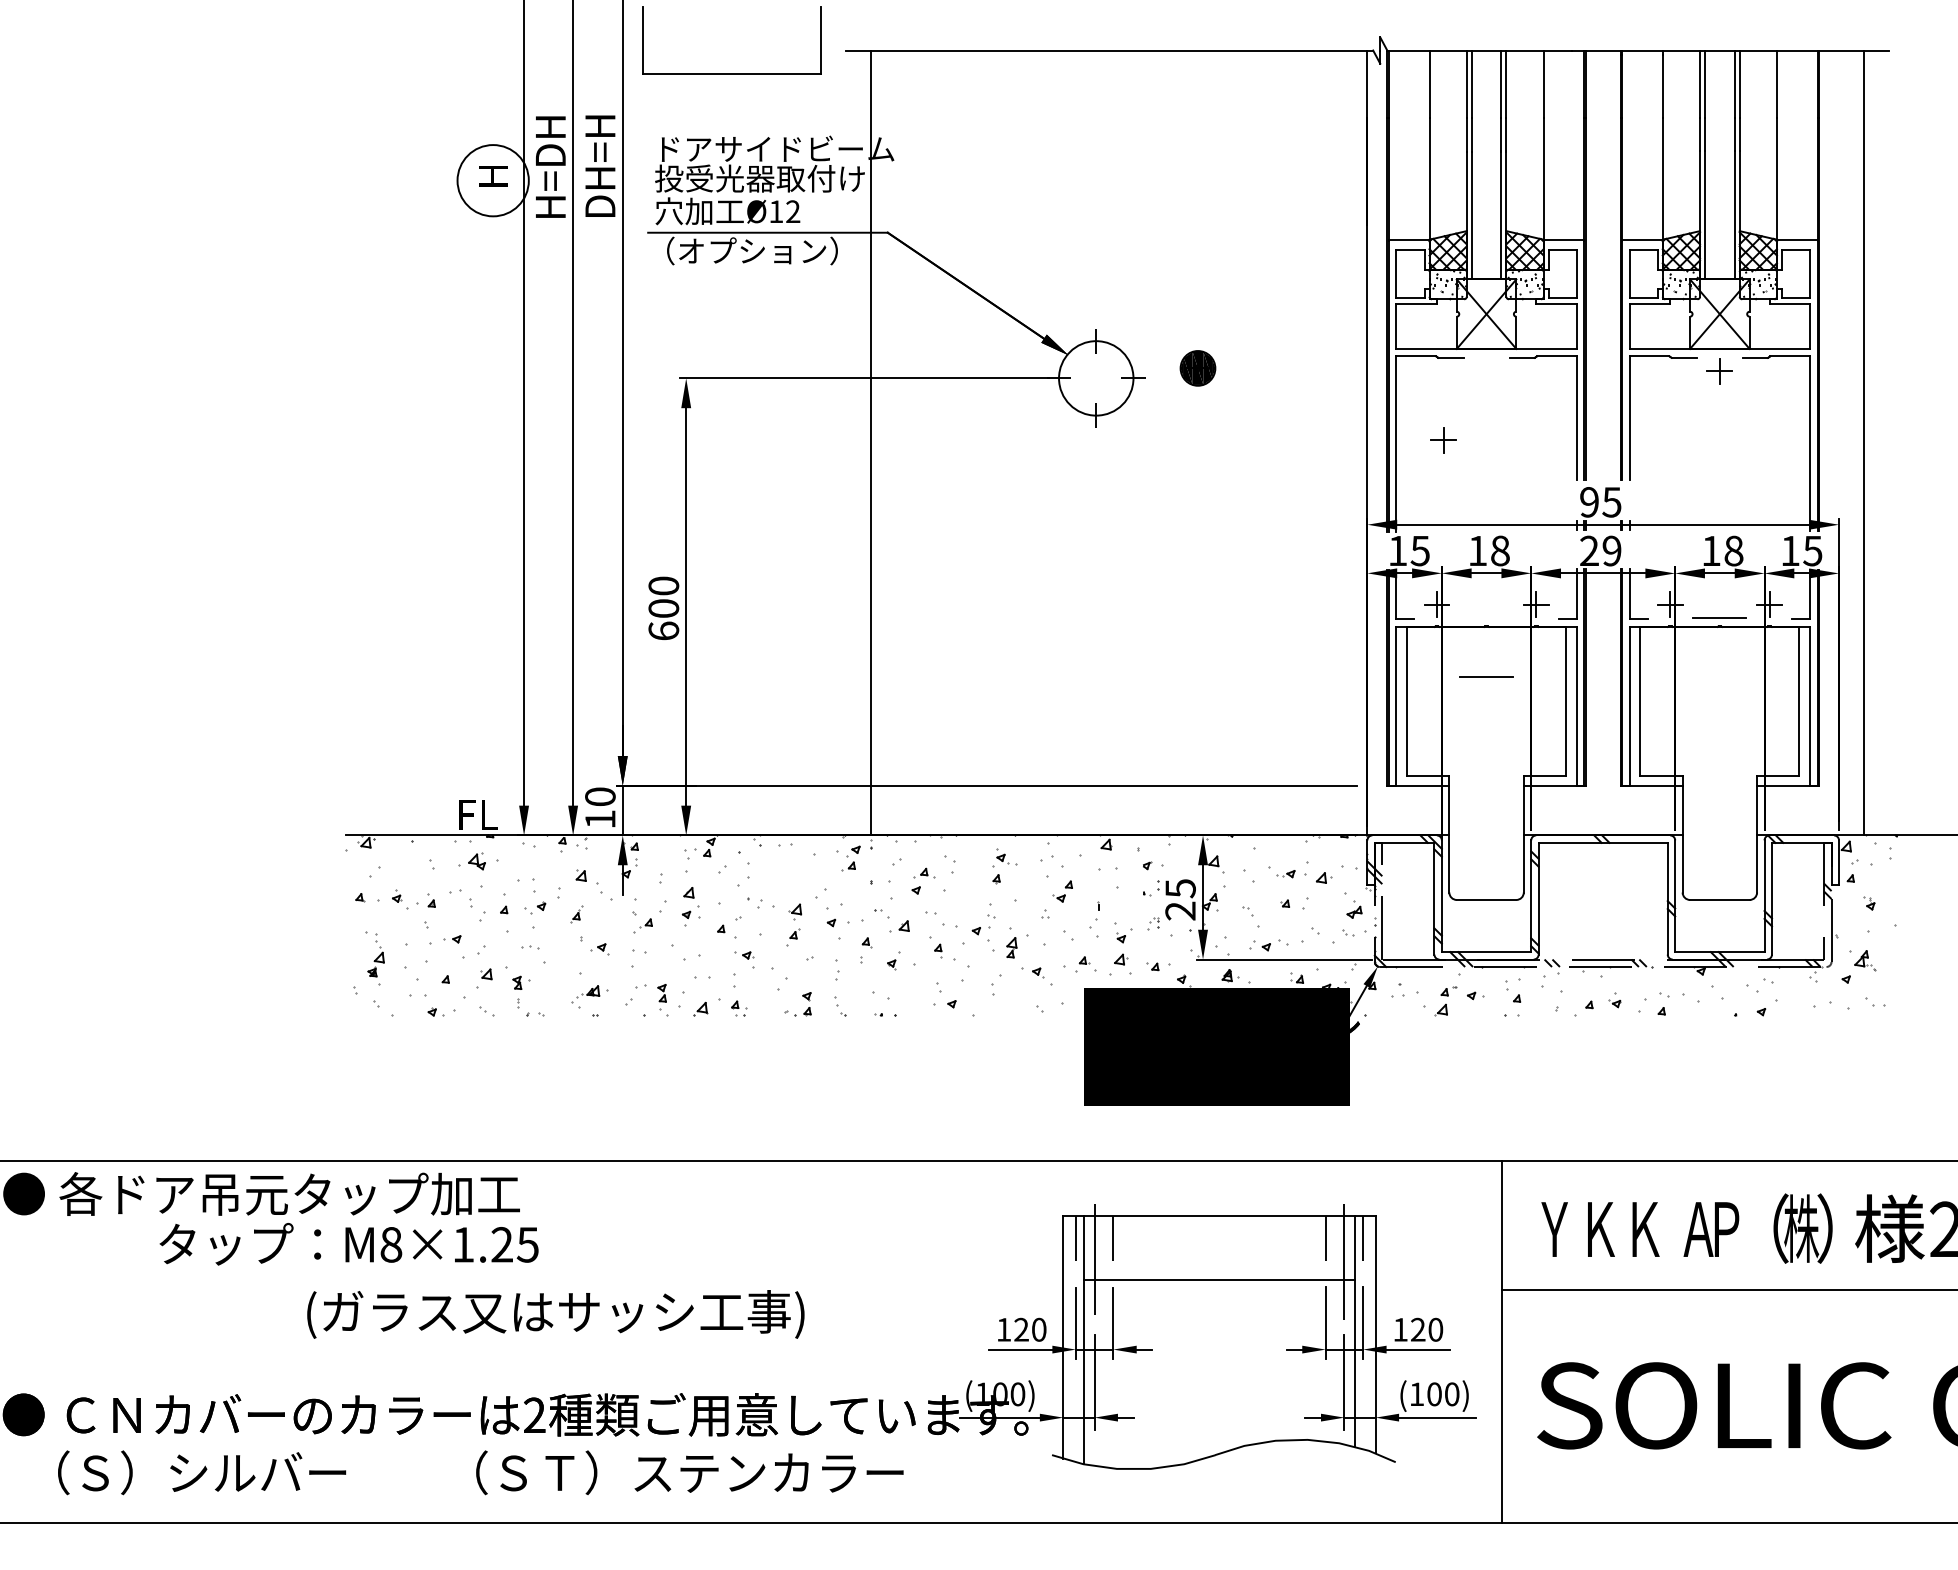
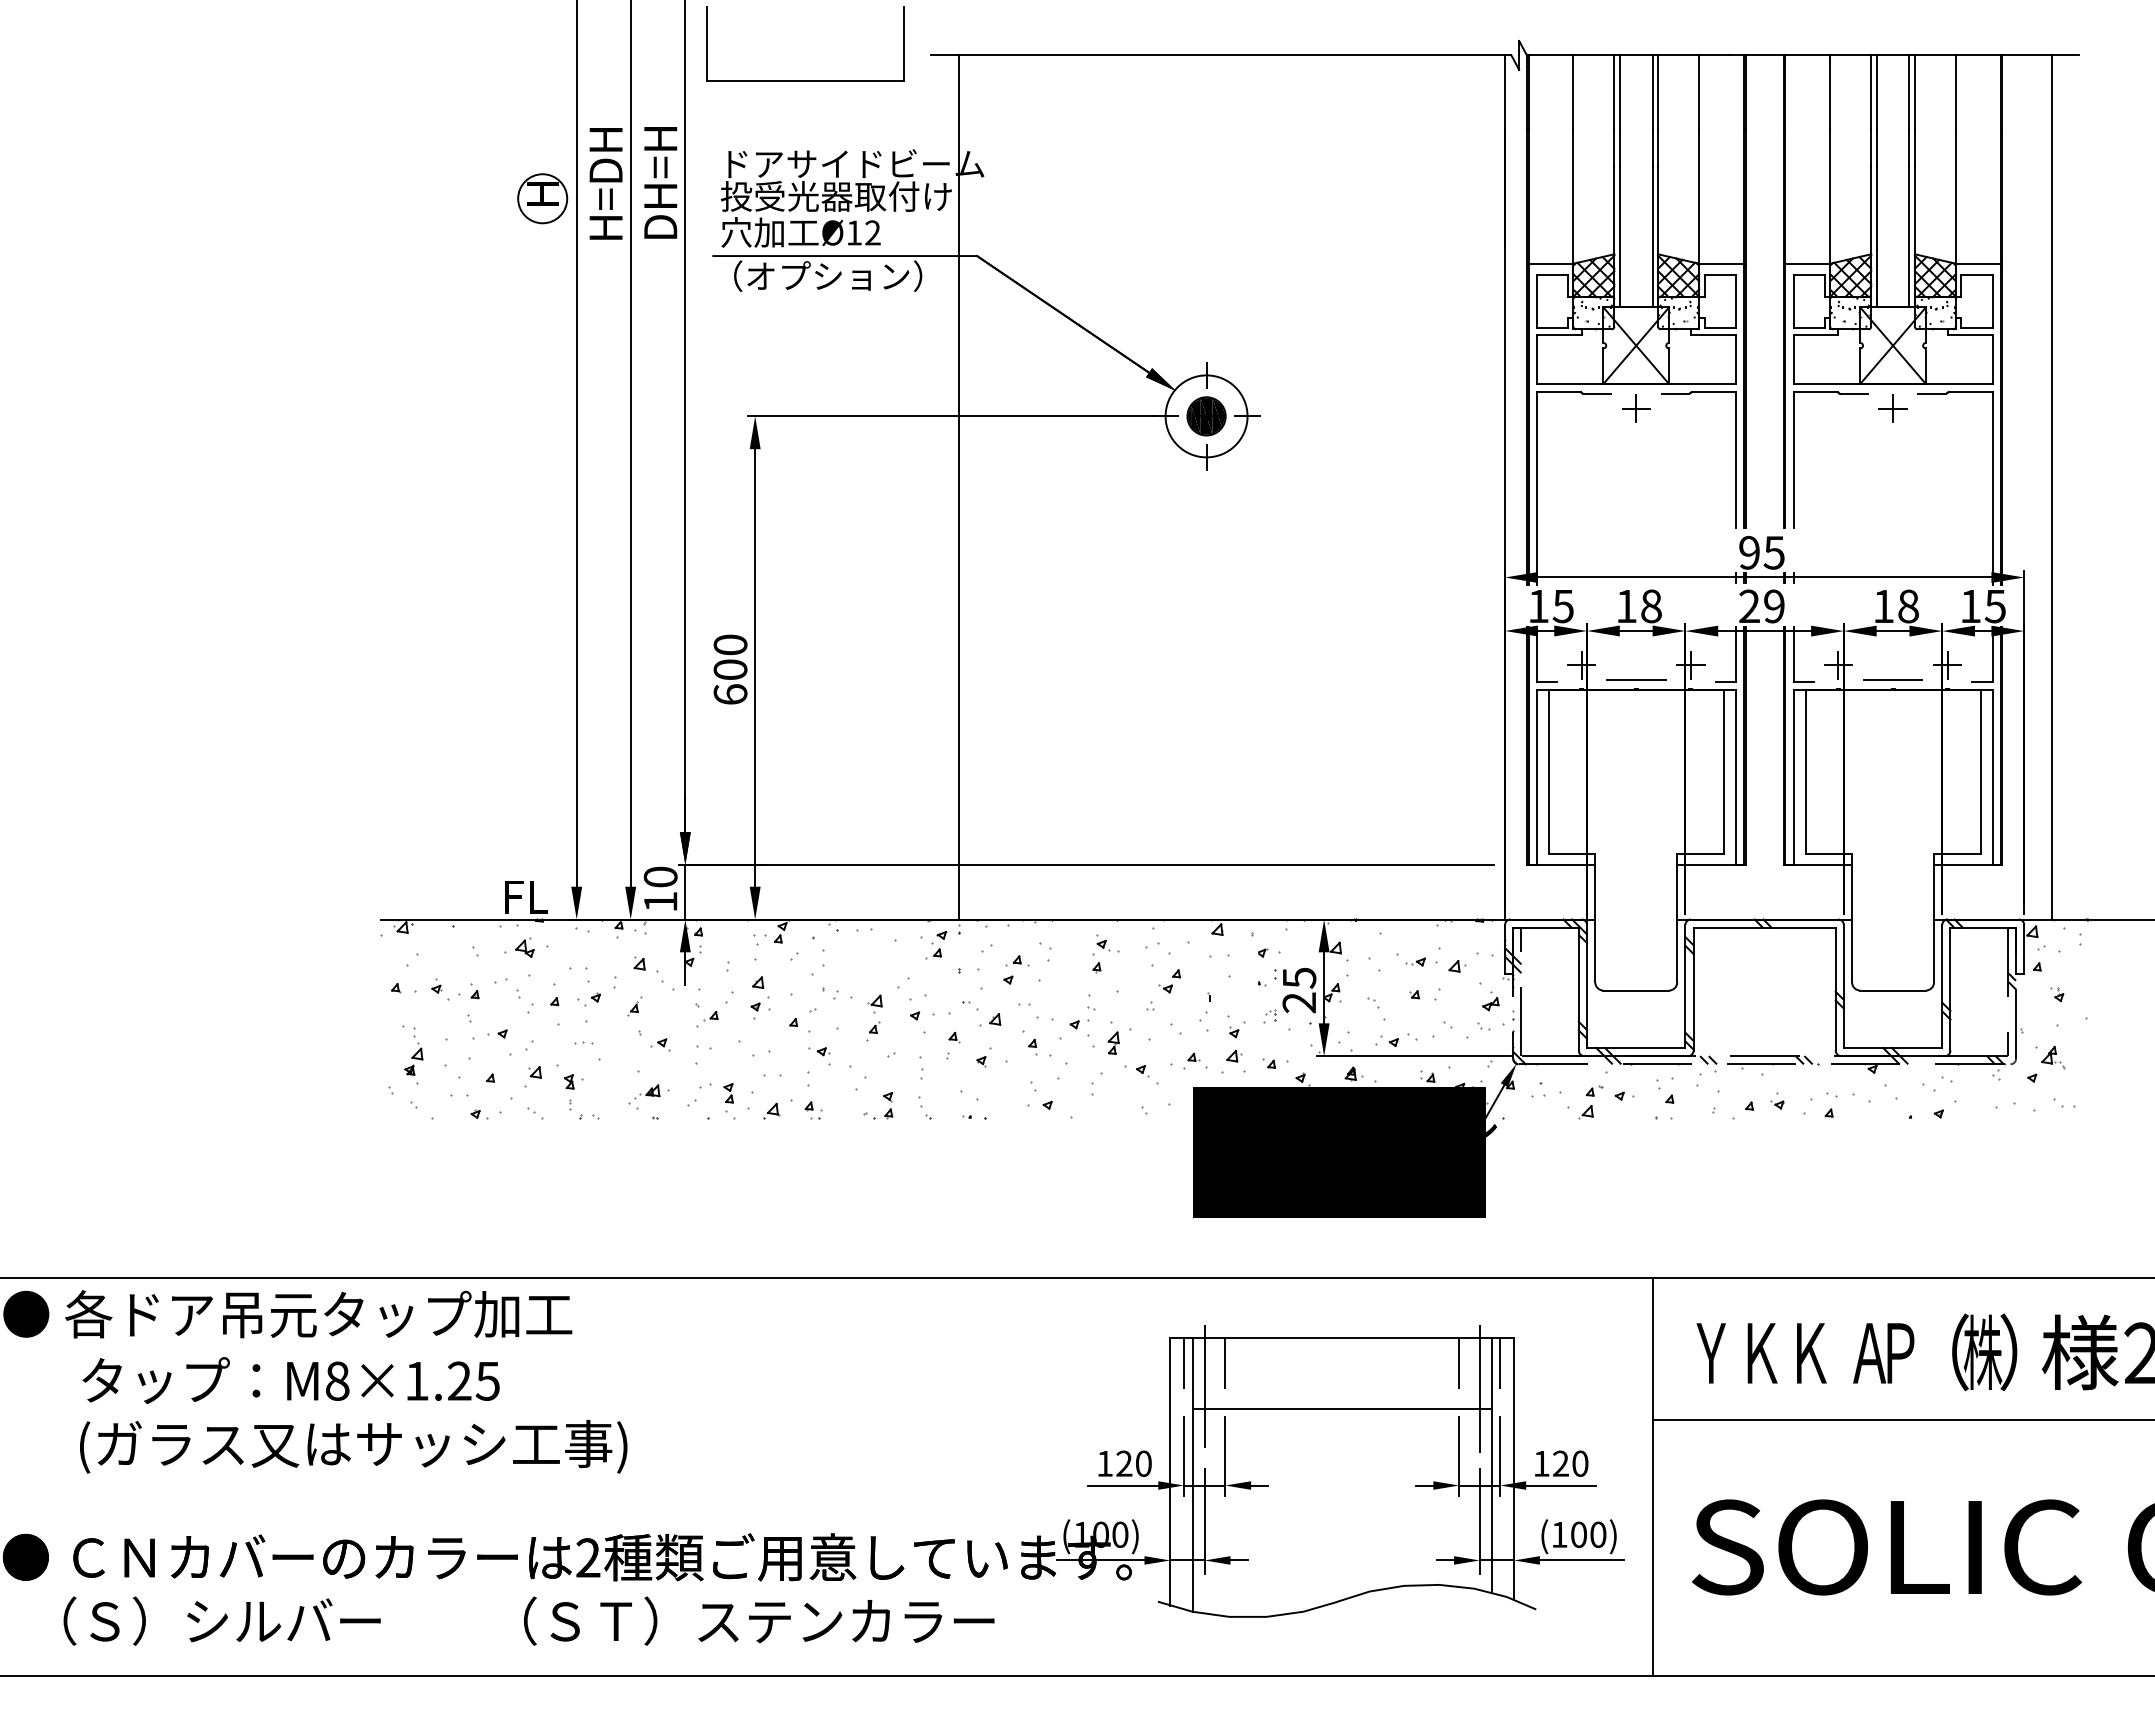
circle: (493, 180) -> (542, 198), size x0.62
part: (1197, 368) -> (1206, 416), moved
part: (1444, 440) -> (1636, 408), moved
line: (1486, 676) -> (1636, 679), moved
text: (348, 1244) -> (290, 1380), moved
text: (555, 1314) -> (353, 1446), moved

